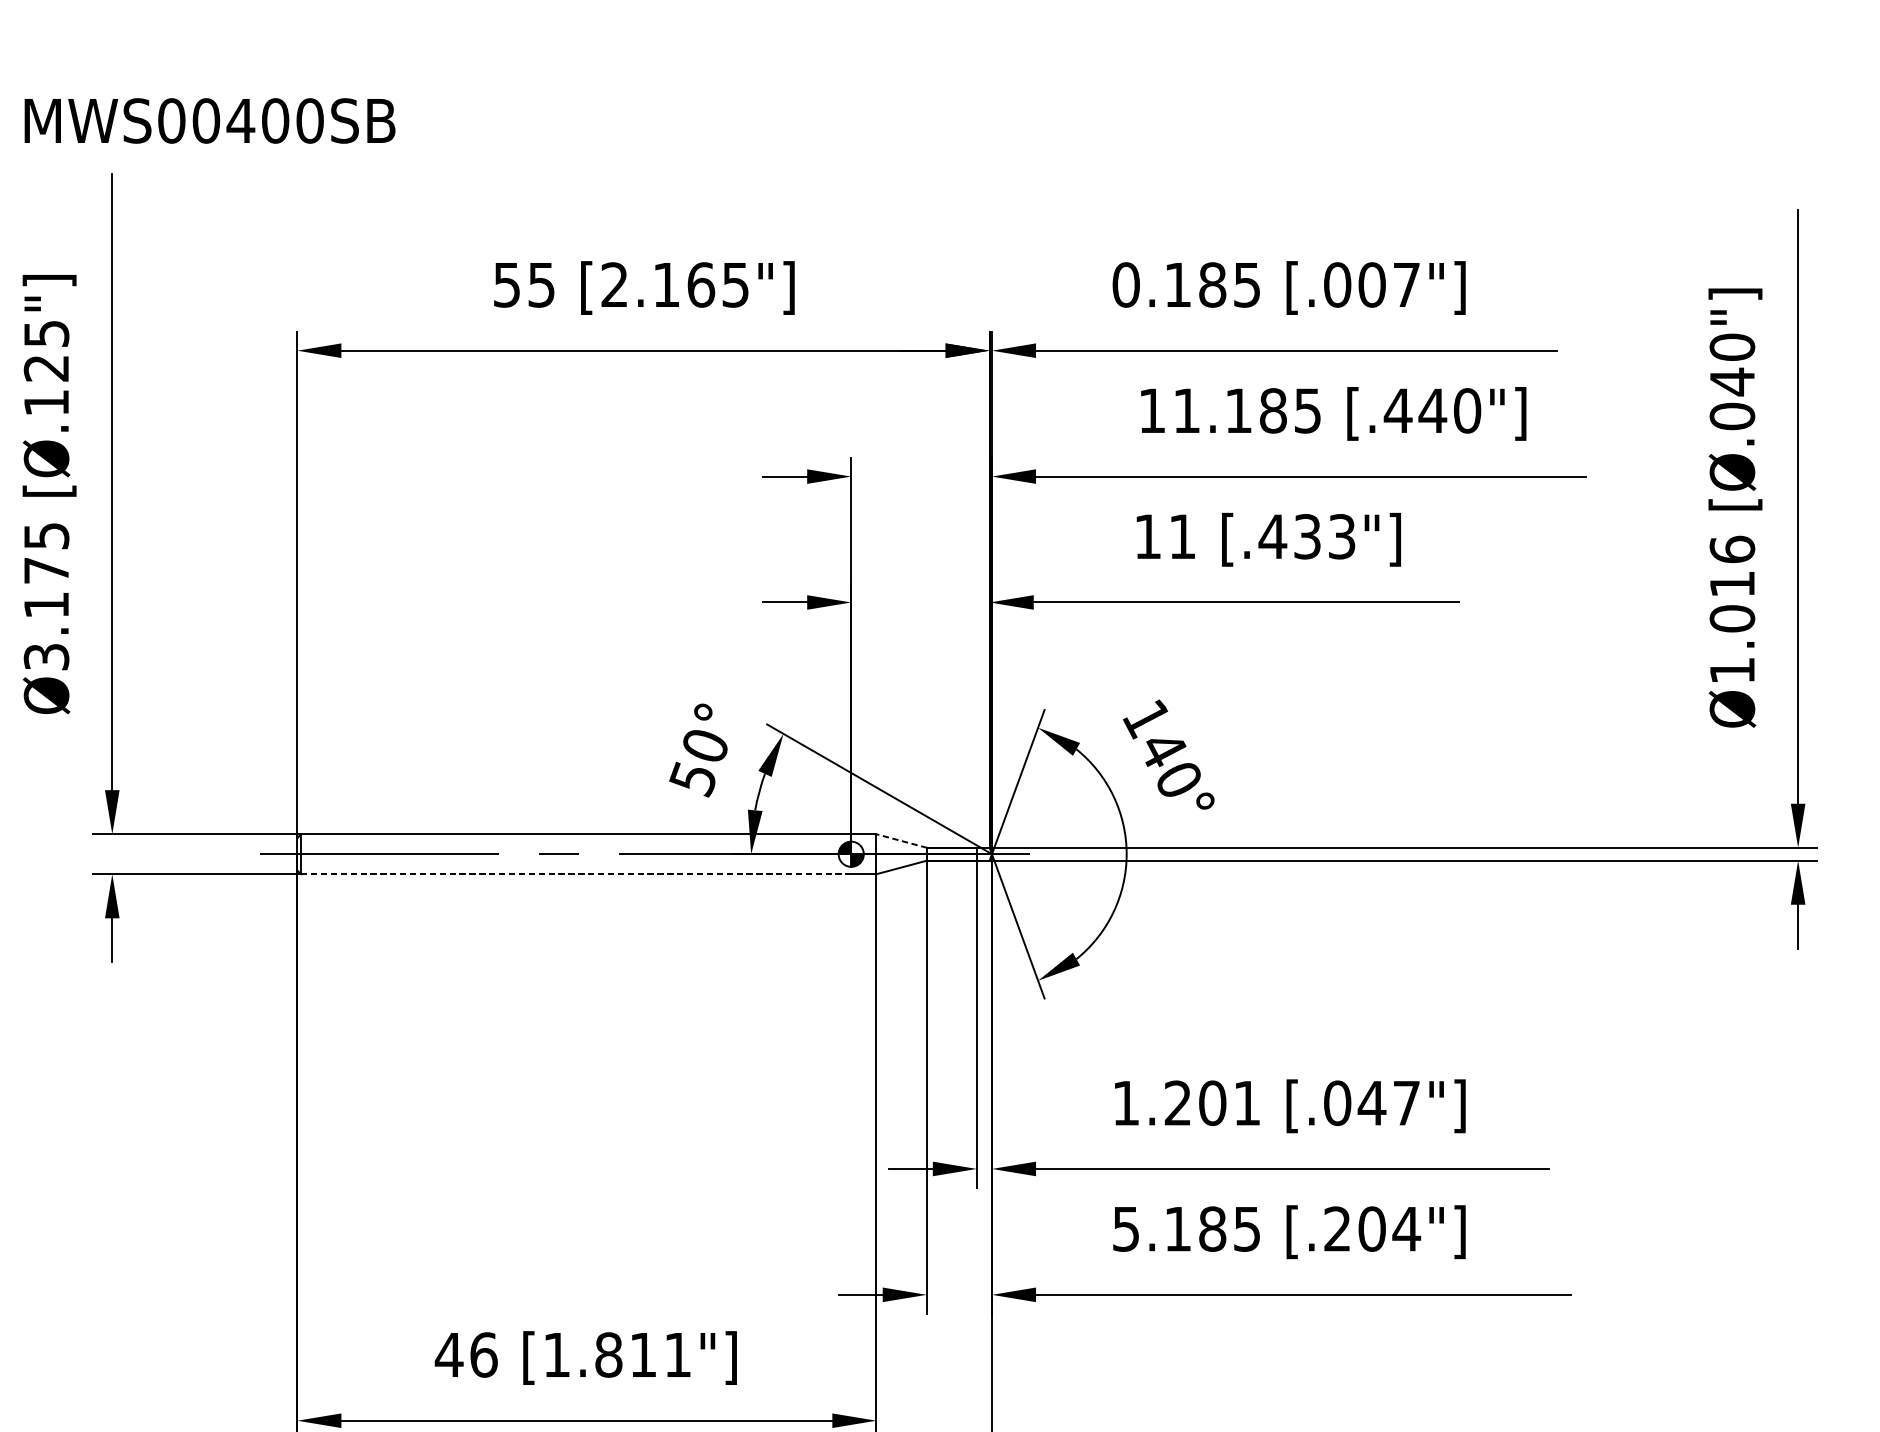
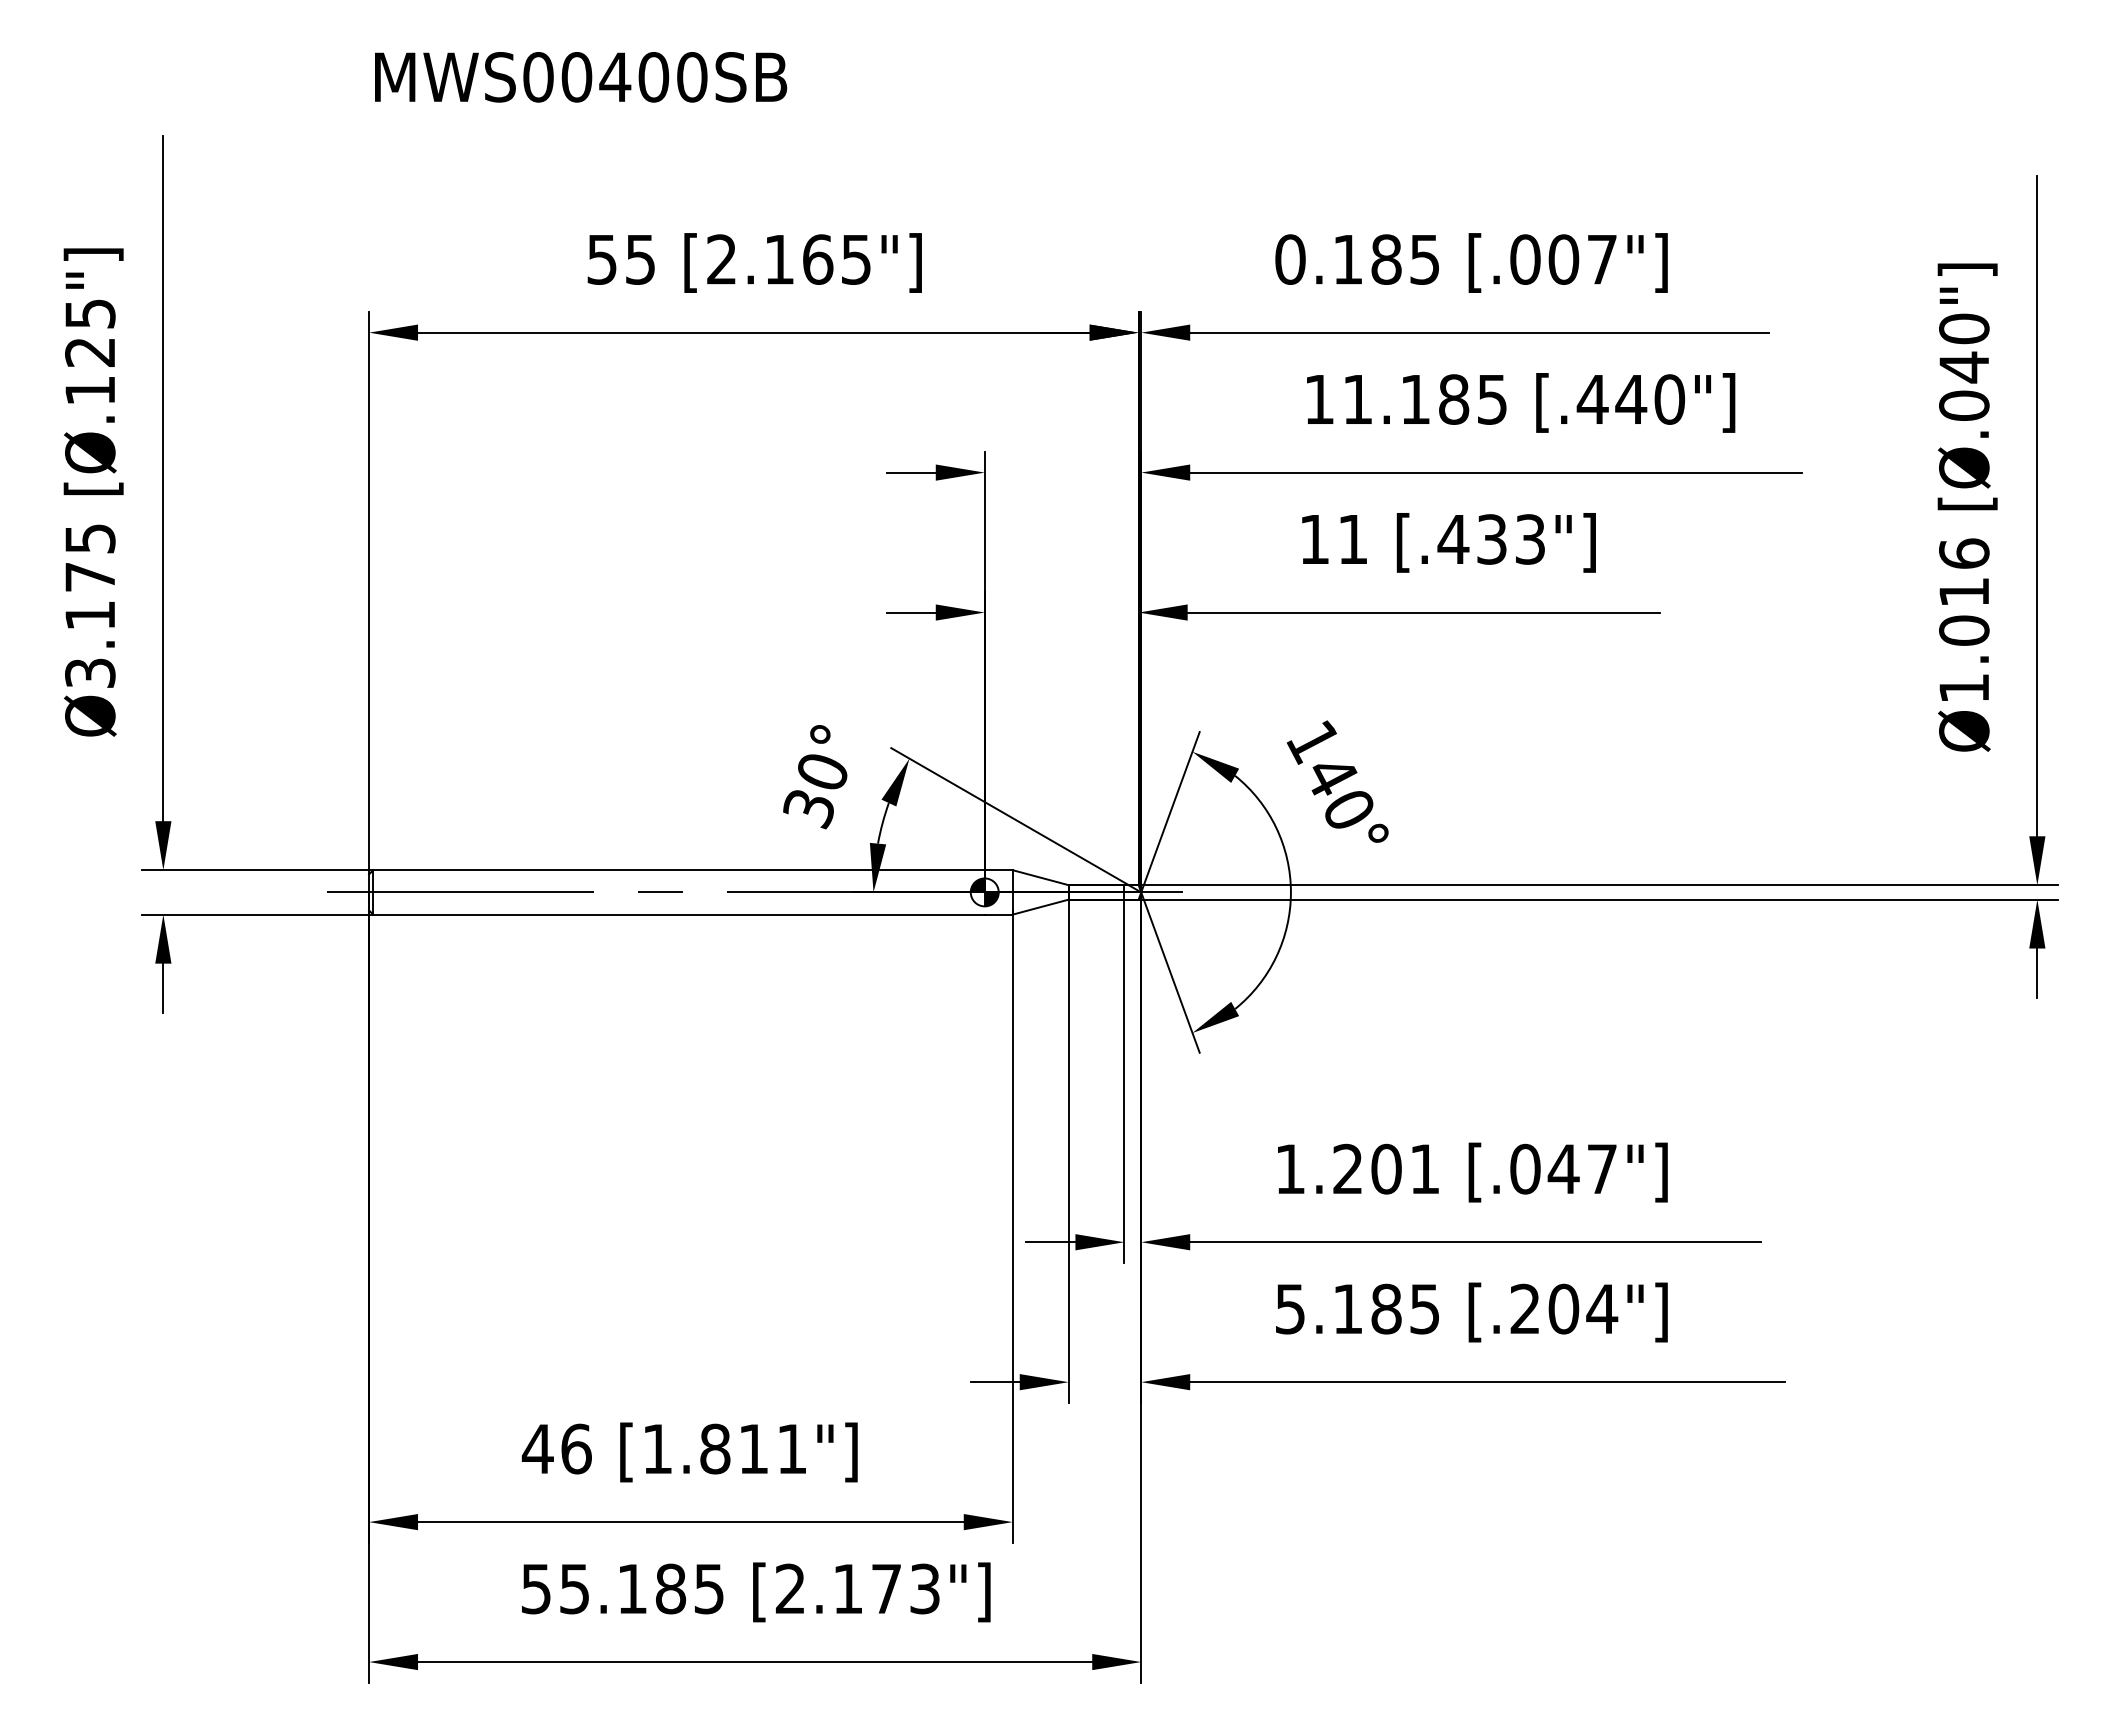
text: (210, 121) -> (581, 77), moved
text: (691, 779) -> (807, 809), 50° -> 30°
line: (901, 840) -> (1040, 877), dashed -> solid
line: (576, 874) -> (679, 914), dashed -> solid

